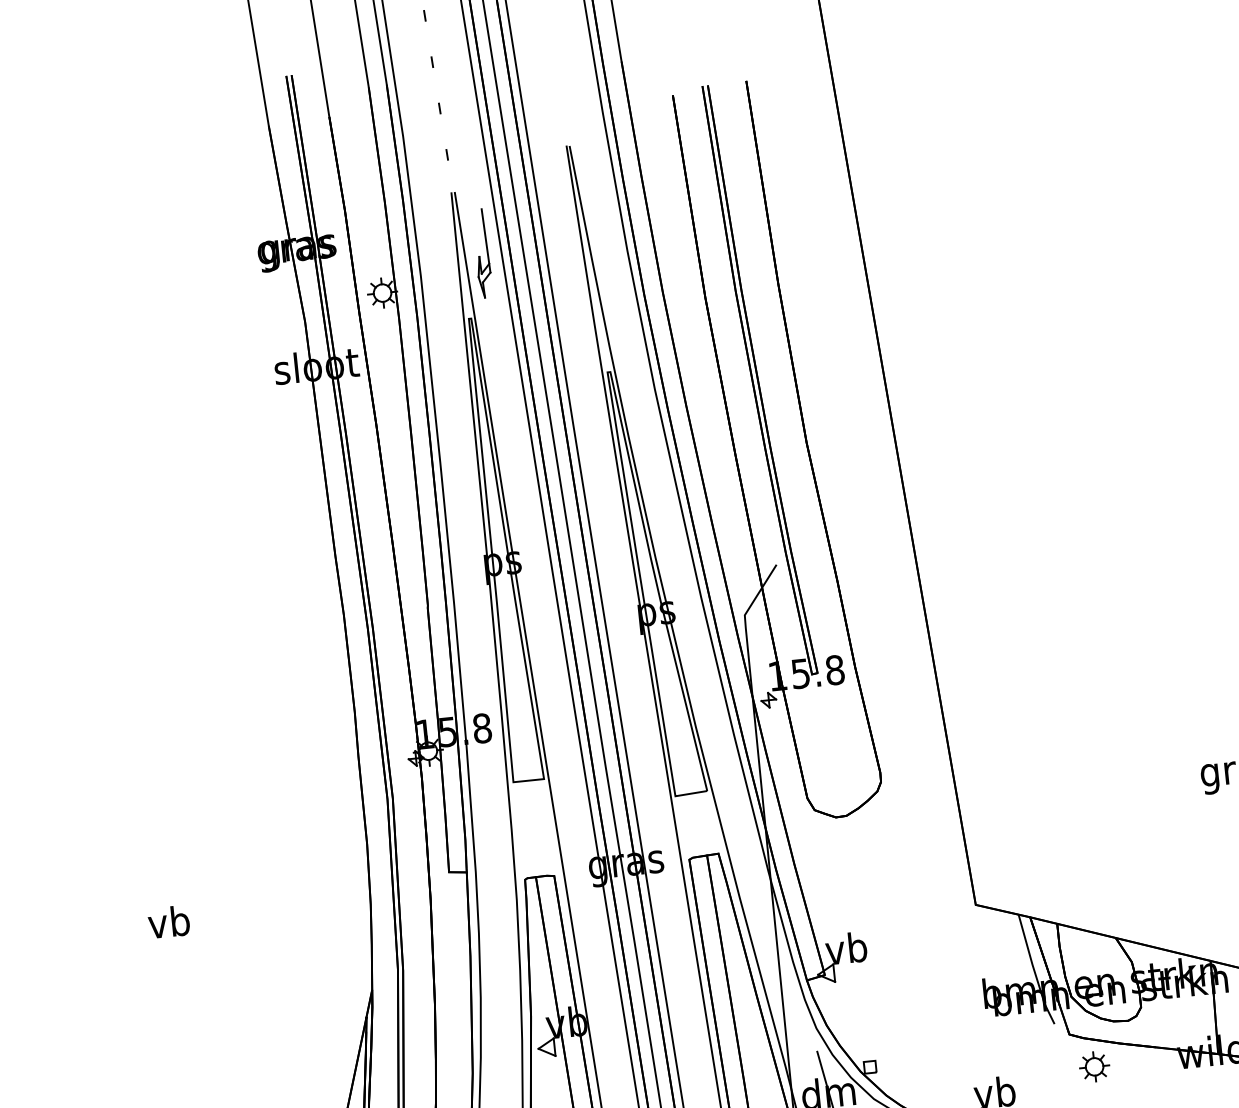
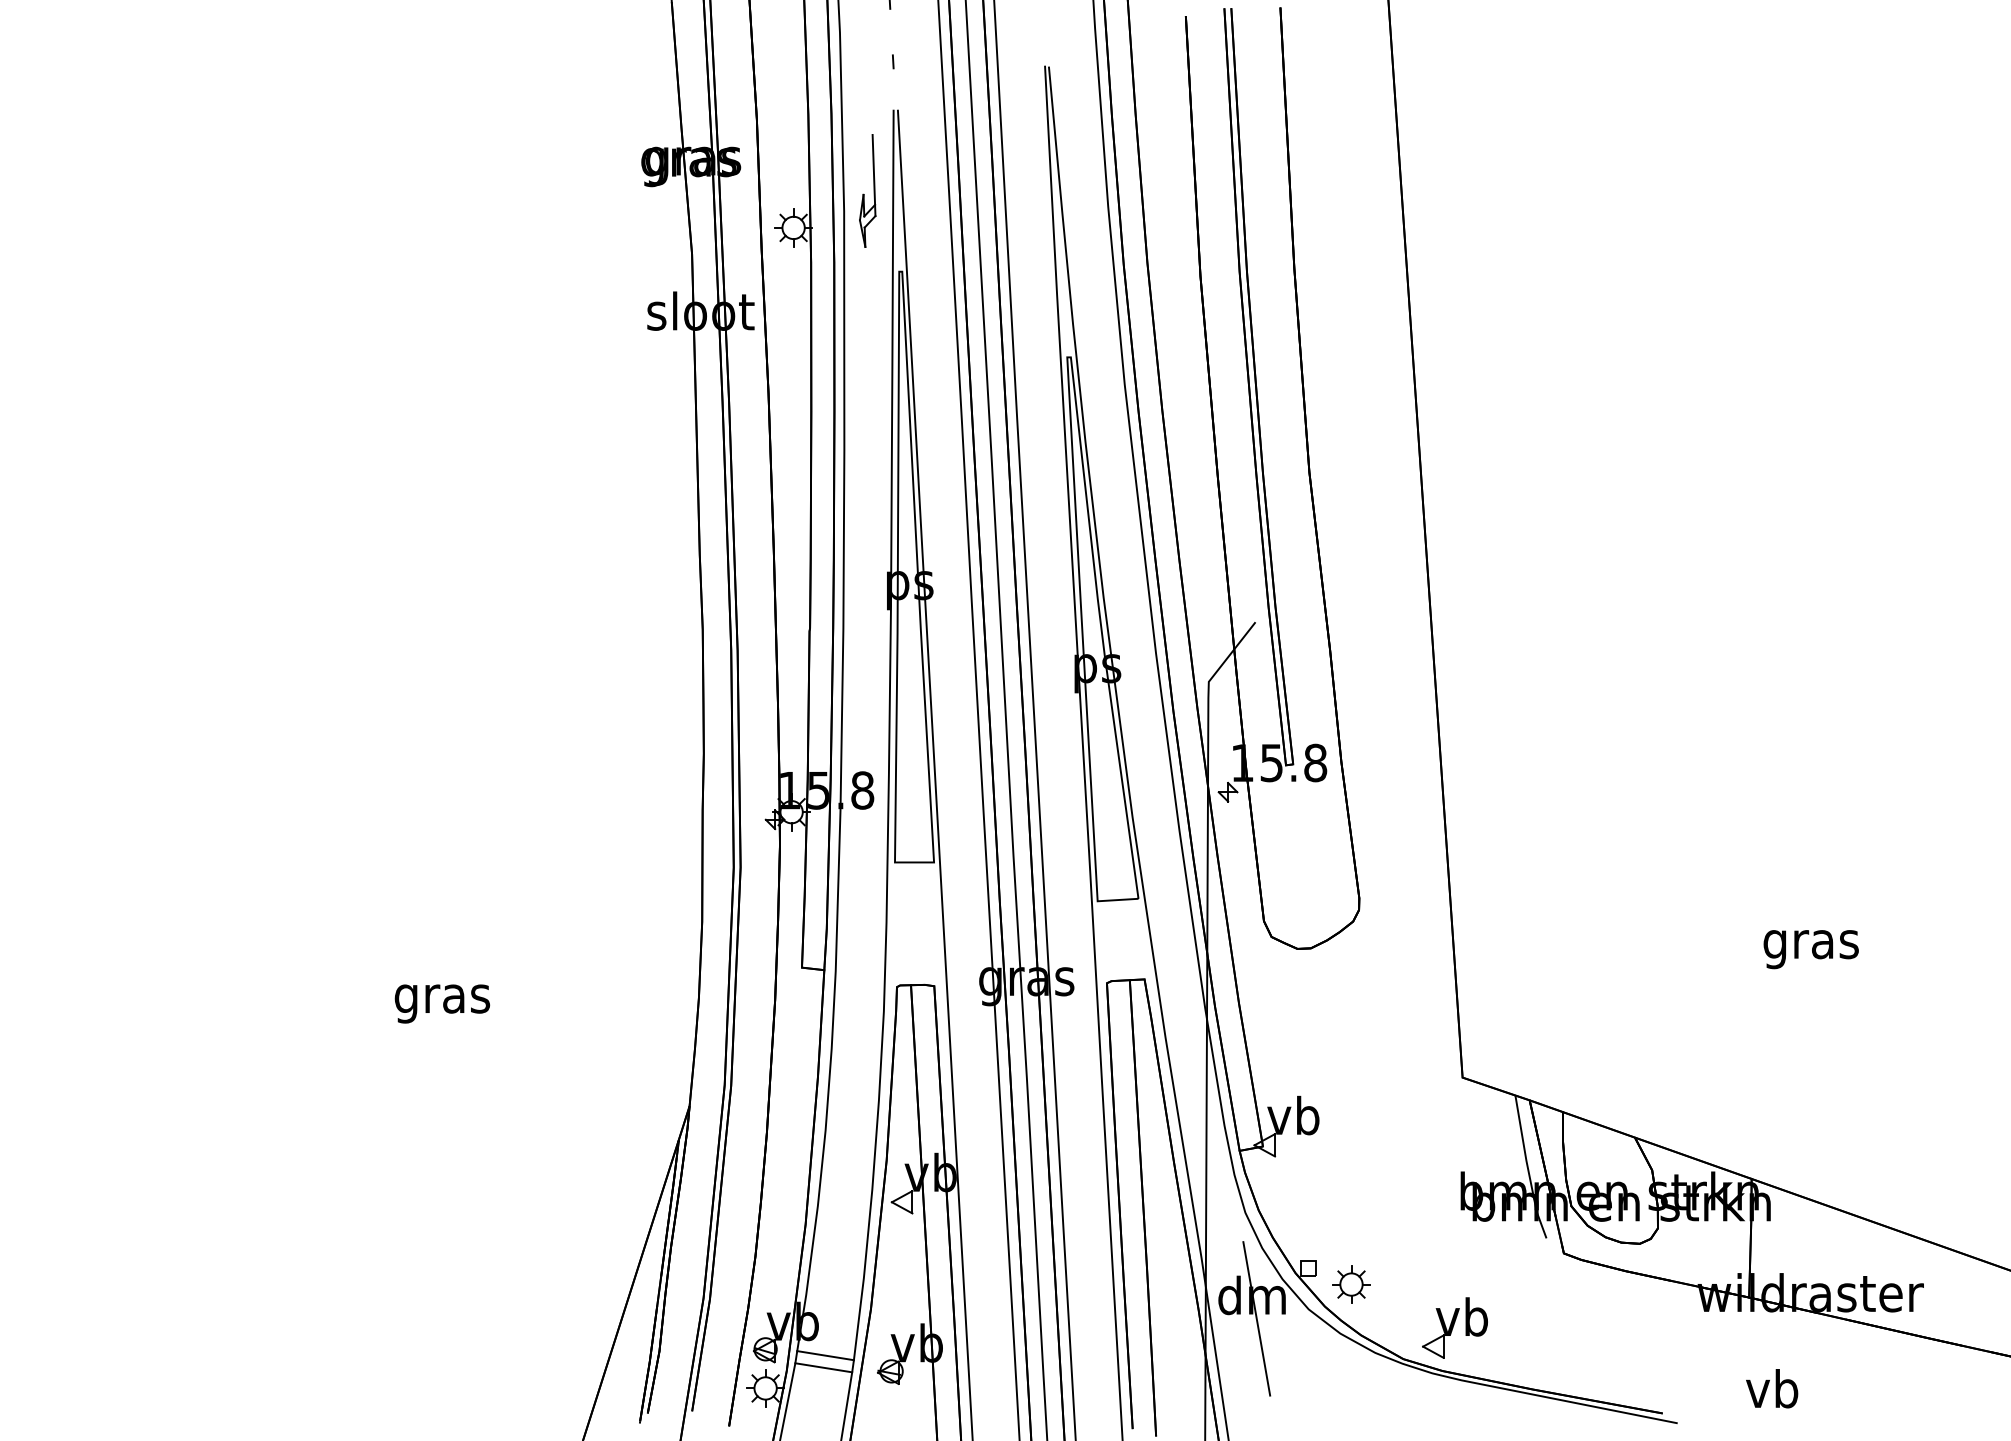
part: (482, 253) -> (867, 190), moved
text: (169, 925) -> (442, 998), vb -> gras
part: (1094, 1066) -> (1351, 1284), moved

